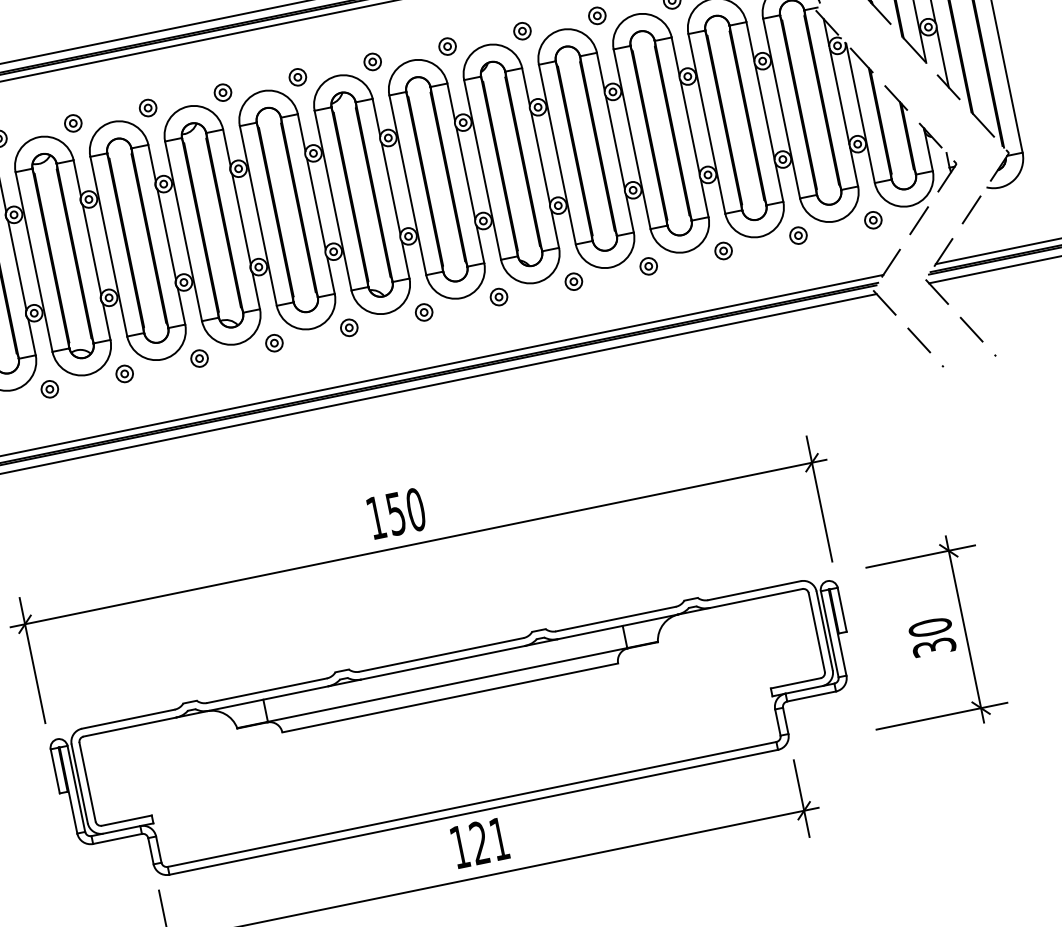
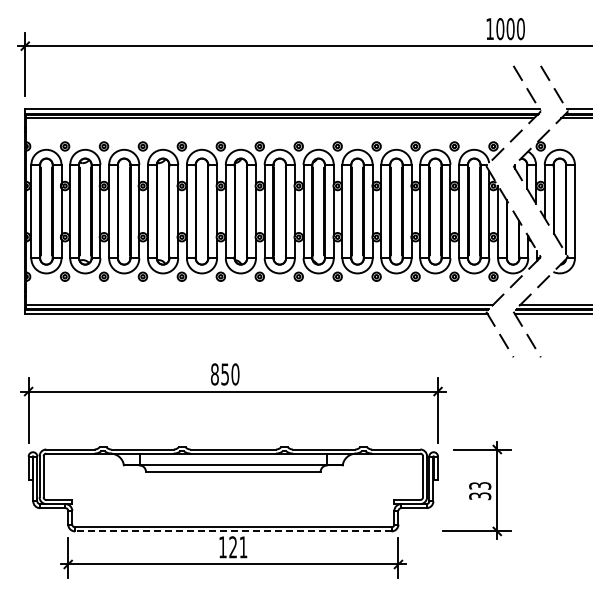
text: (375, 518) -> (214, 374), 150 -> 850
text: (930, 626) -> (480, 485), 30 -> 33
line: (472, 812) -> (232, 531), solid -> dashed

